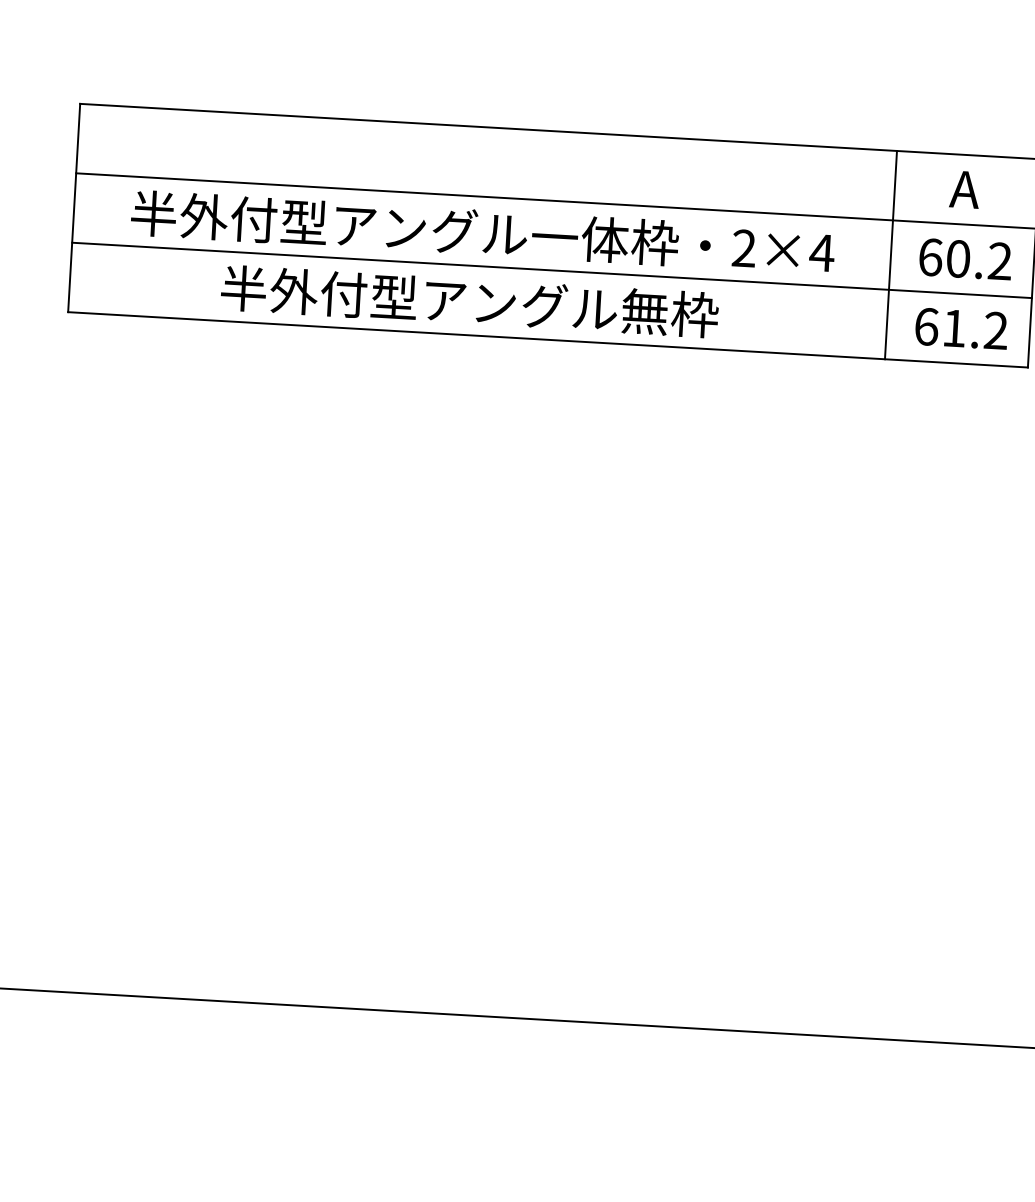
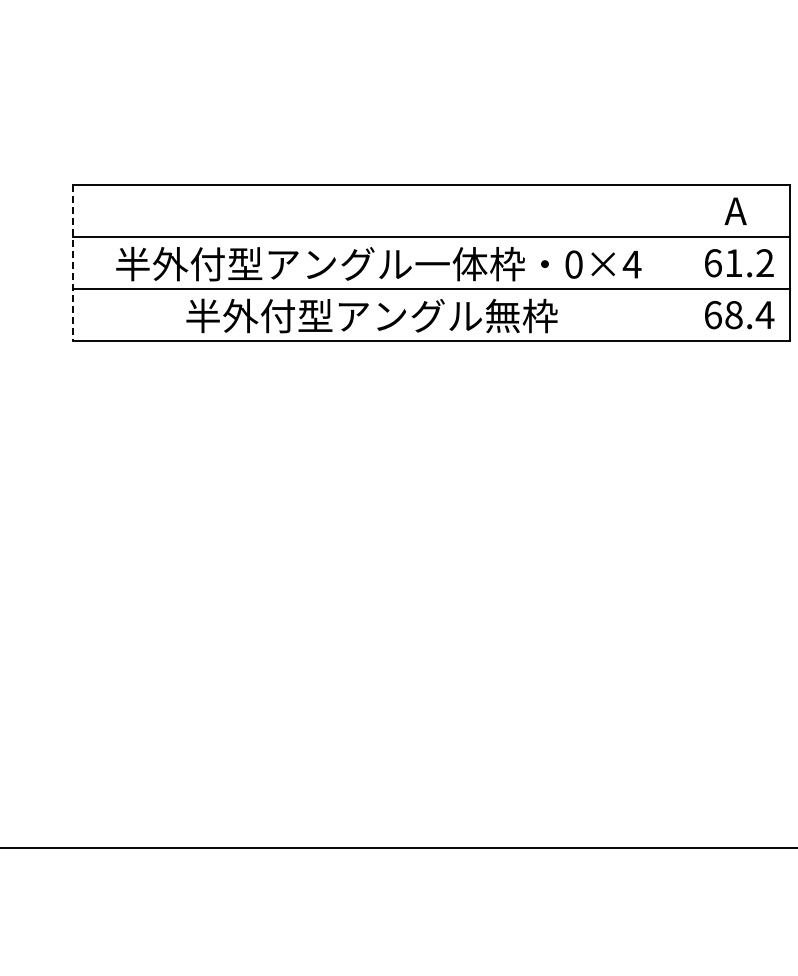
line: (74, 208) -> (73, 263), solid -> dashed
text: (743, 248) -> (573, 264), 2×4 -> 0×4
line: (890, 255) -> (683, 263), removed
text: (957, 259) -> (733, 263), 60.2 -> 61.2
text: (975, 330) -> (749, 315), 61.2 -> 68.4

